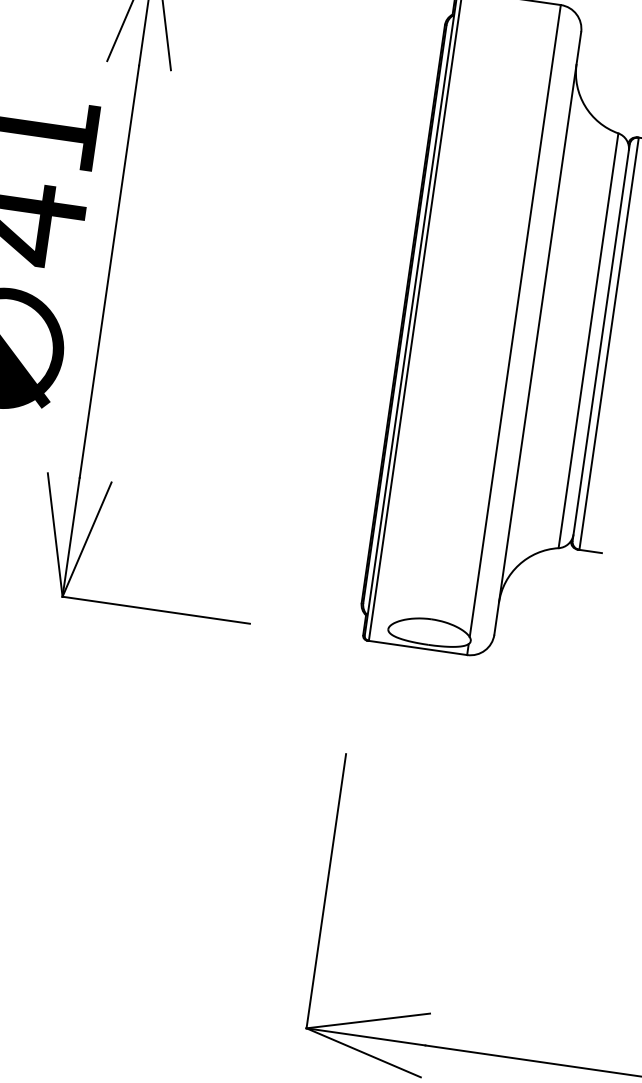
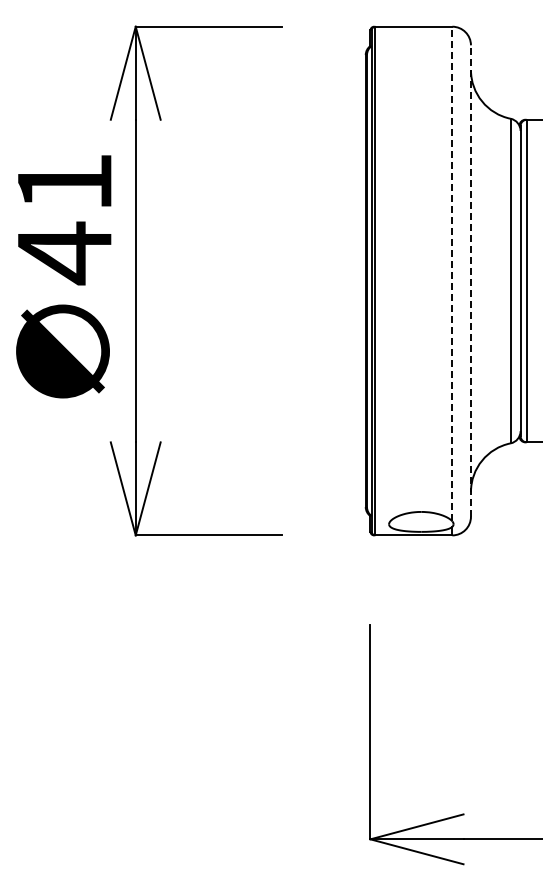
line: (515, 320) -> (452, 273), solid -> dashed
line: (537, 333) -> (470, 281), solid -> dashed

